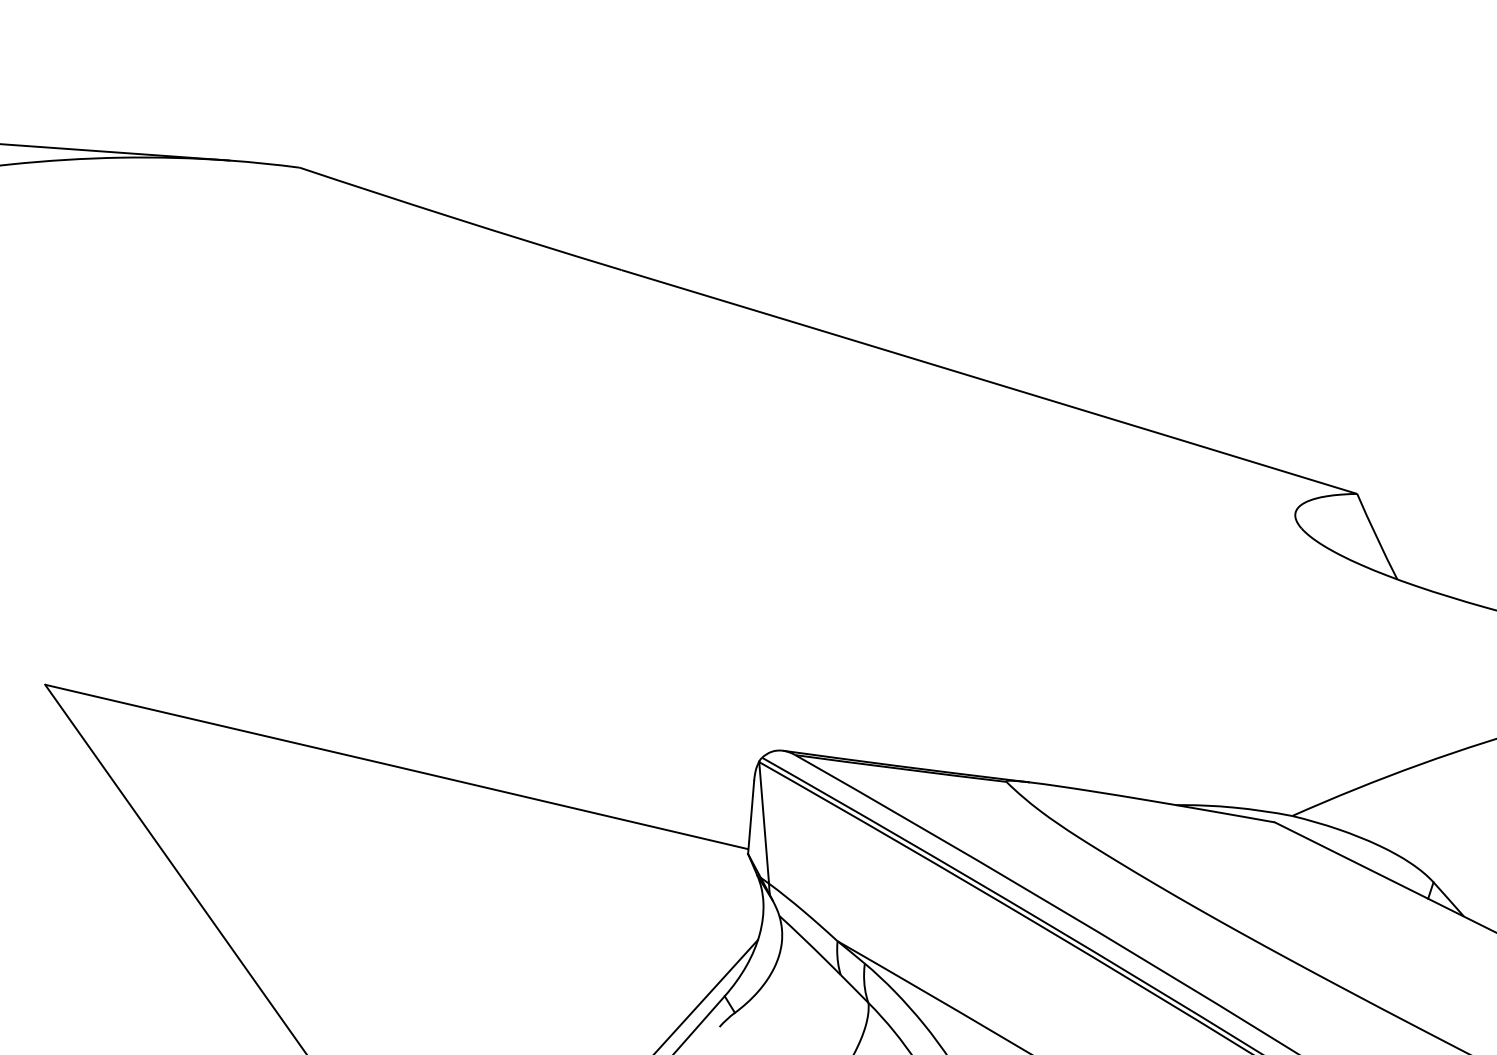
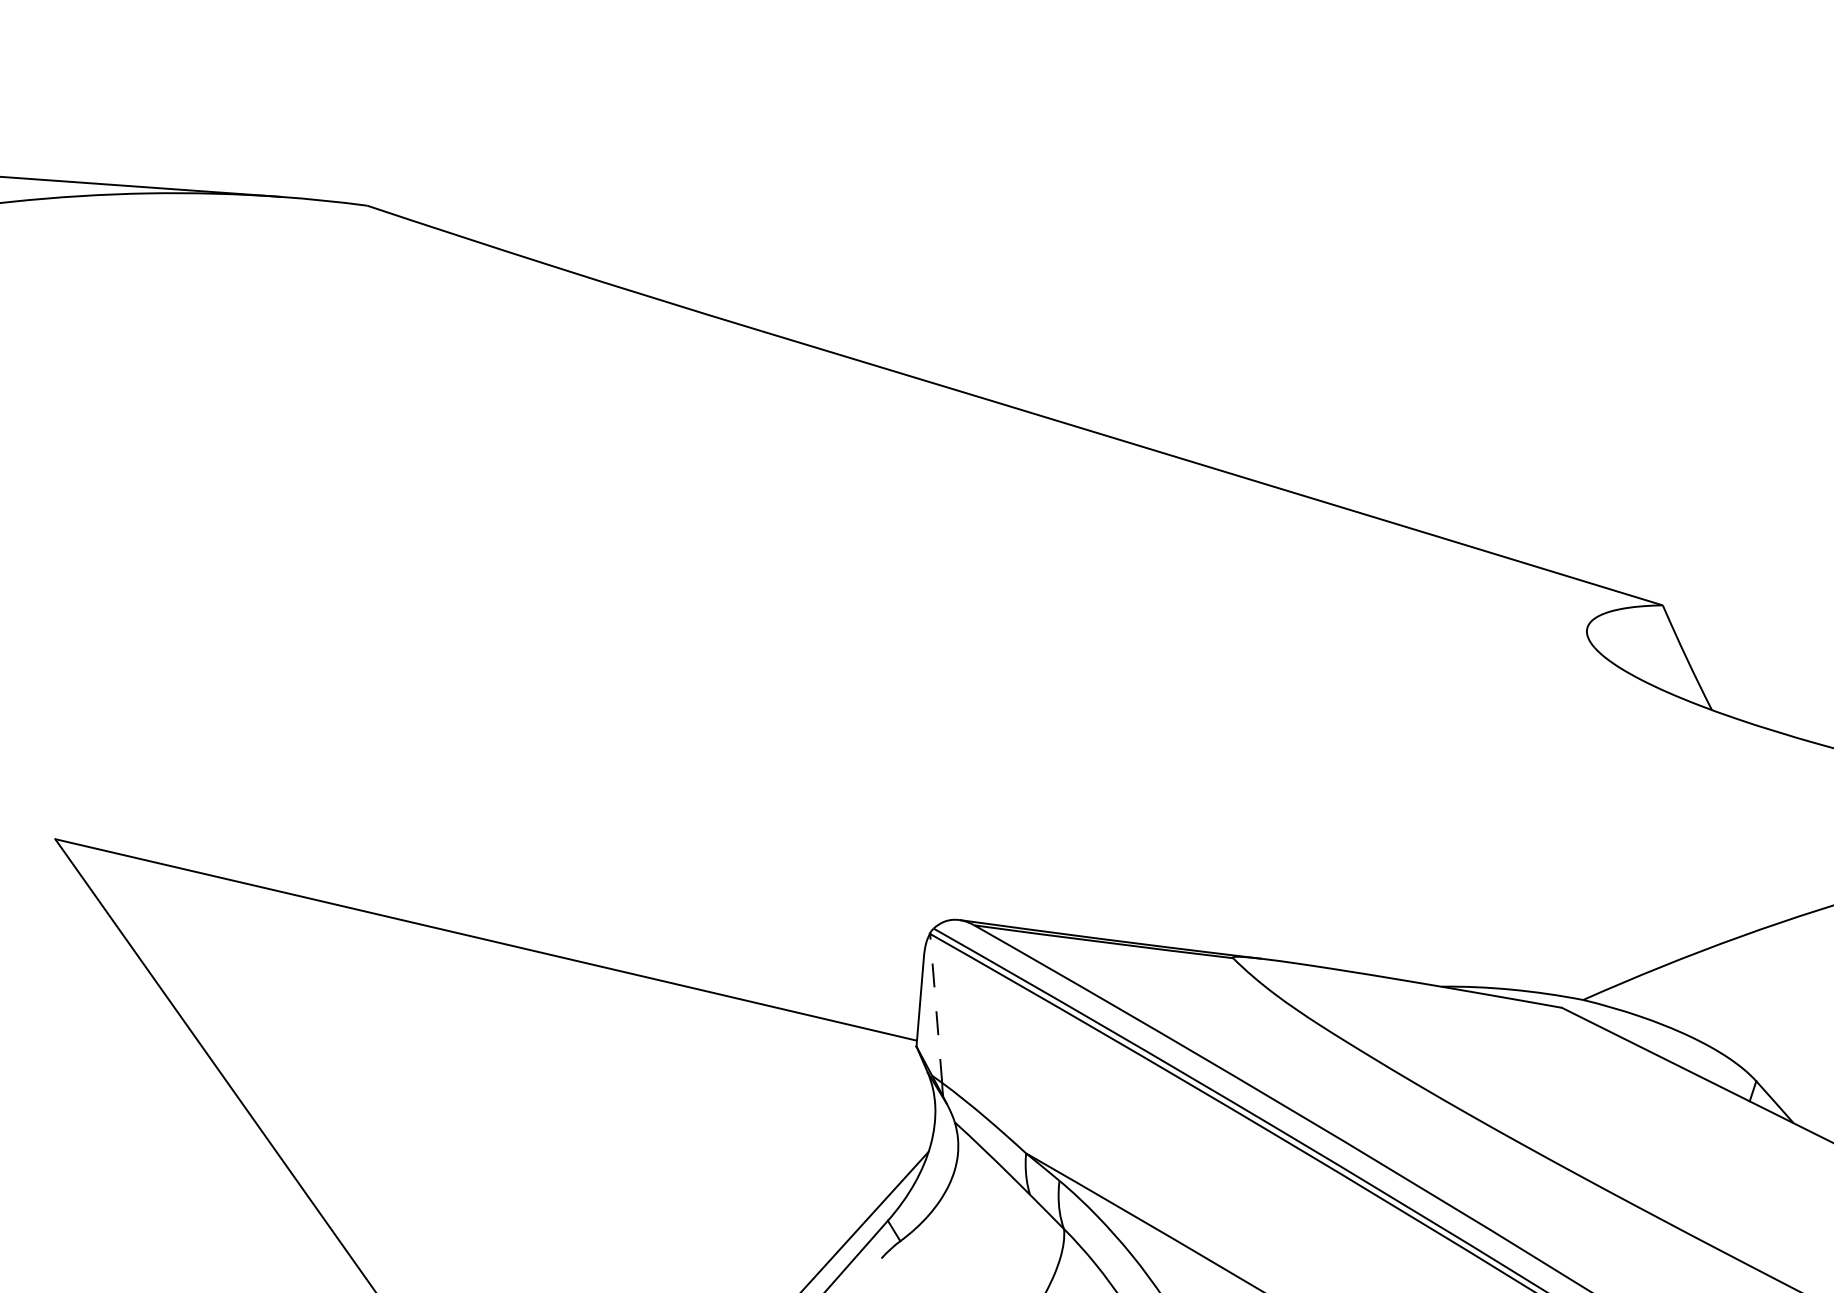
line: (764, 822) -> (936, 1008), solid -> dashed

